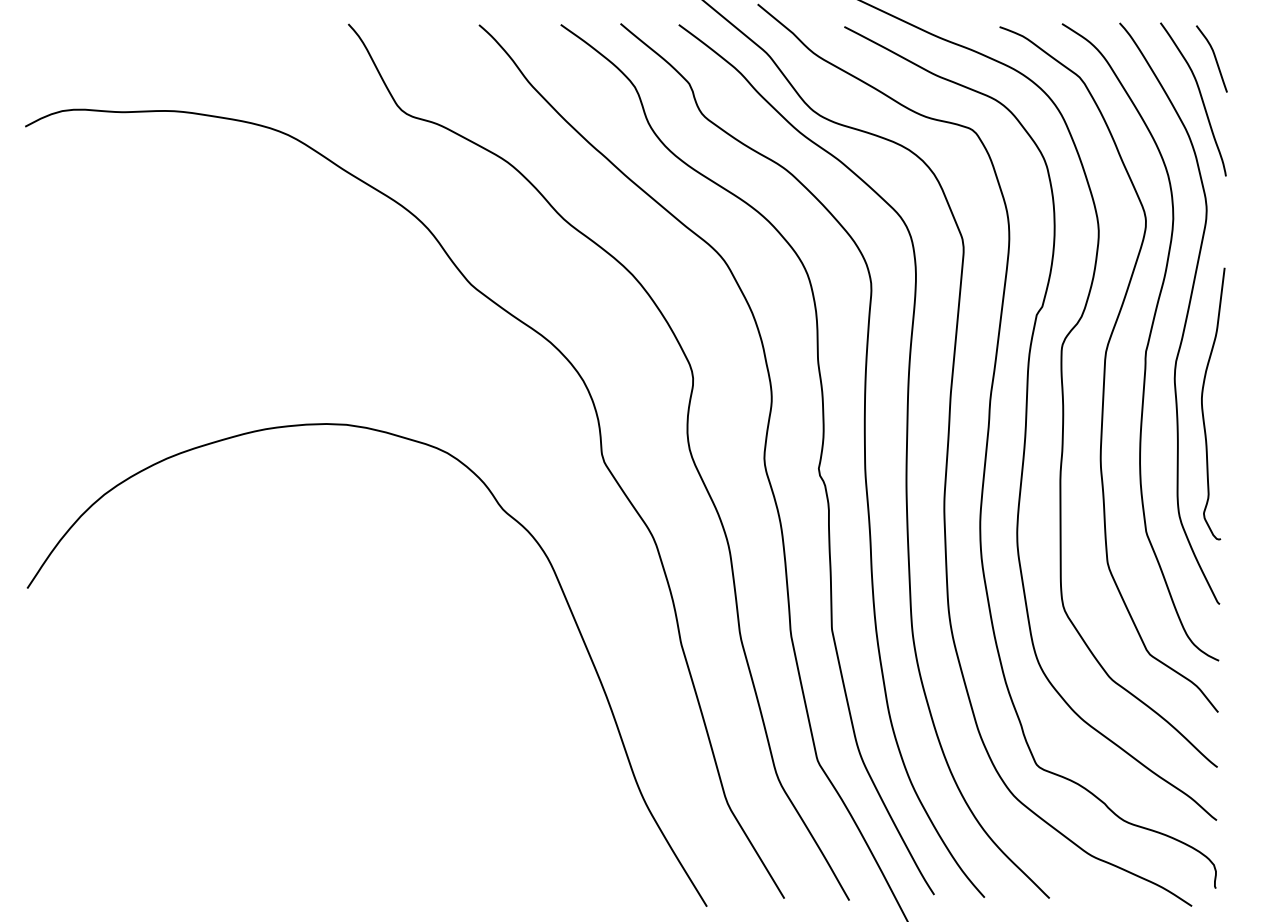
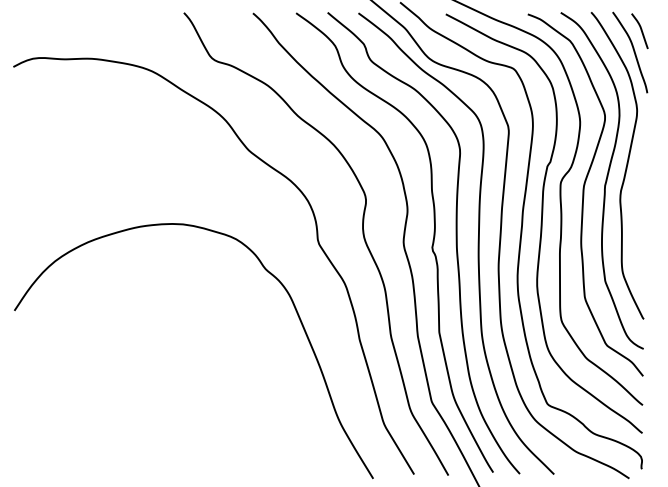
curve: (1203, 404) -> (635, 213), removed

